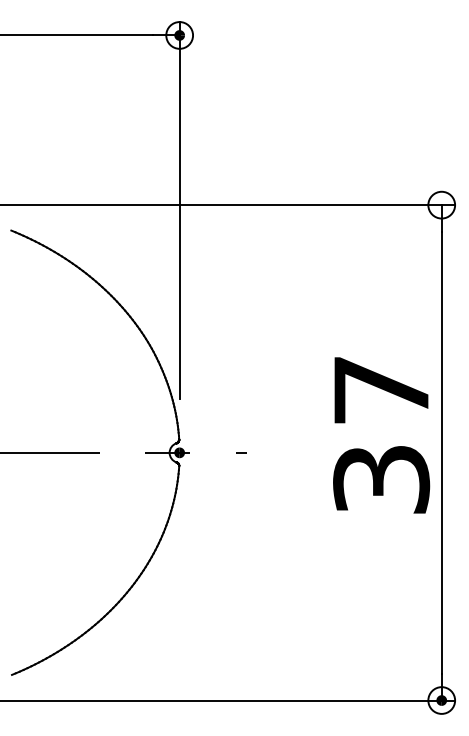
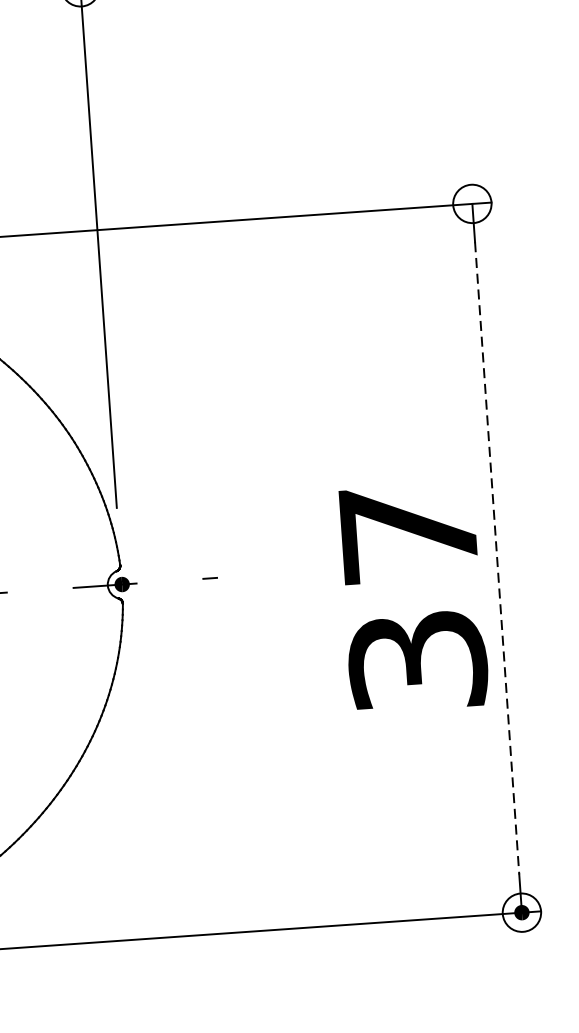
text: (381, 435) -> (413, 598), moved
line: (441, 452) -> (496, 557), solid -> dashed

